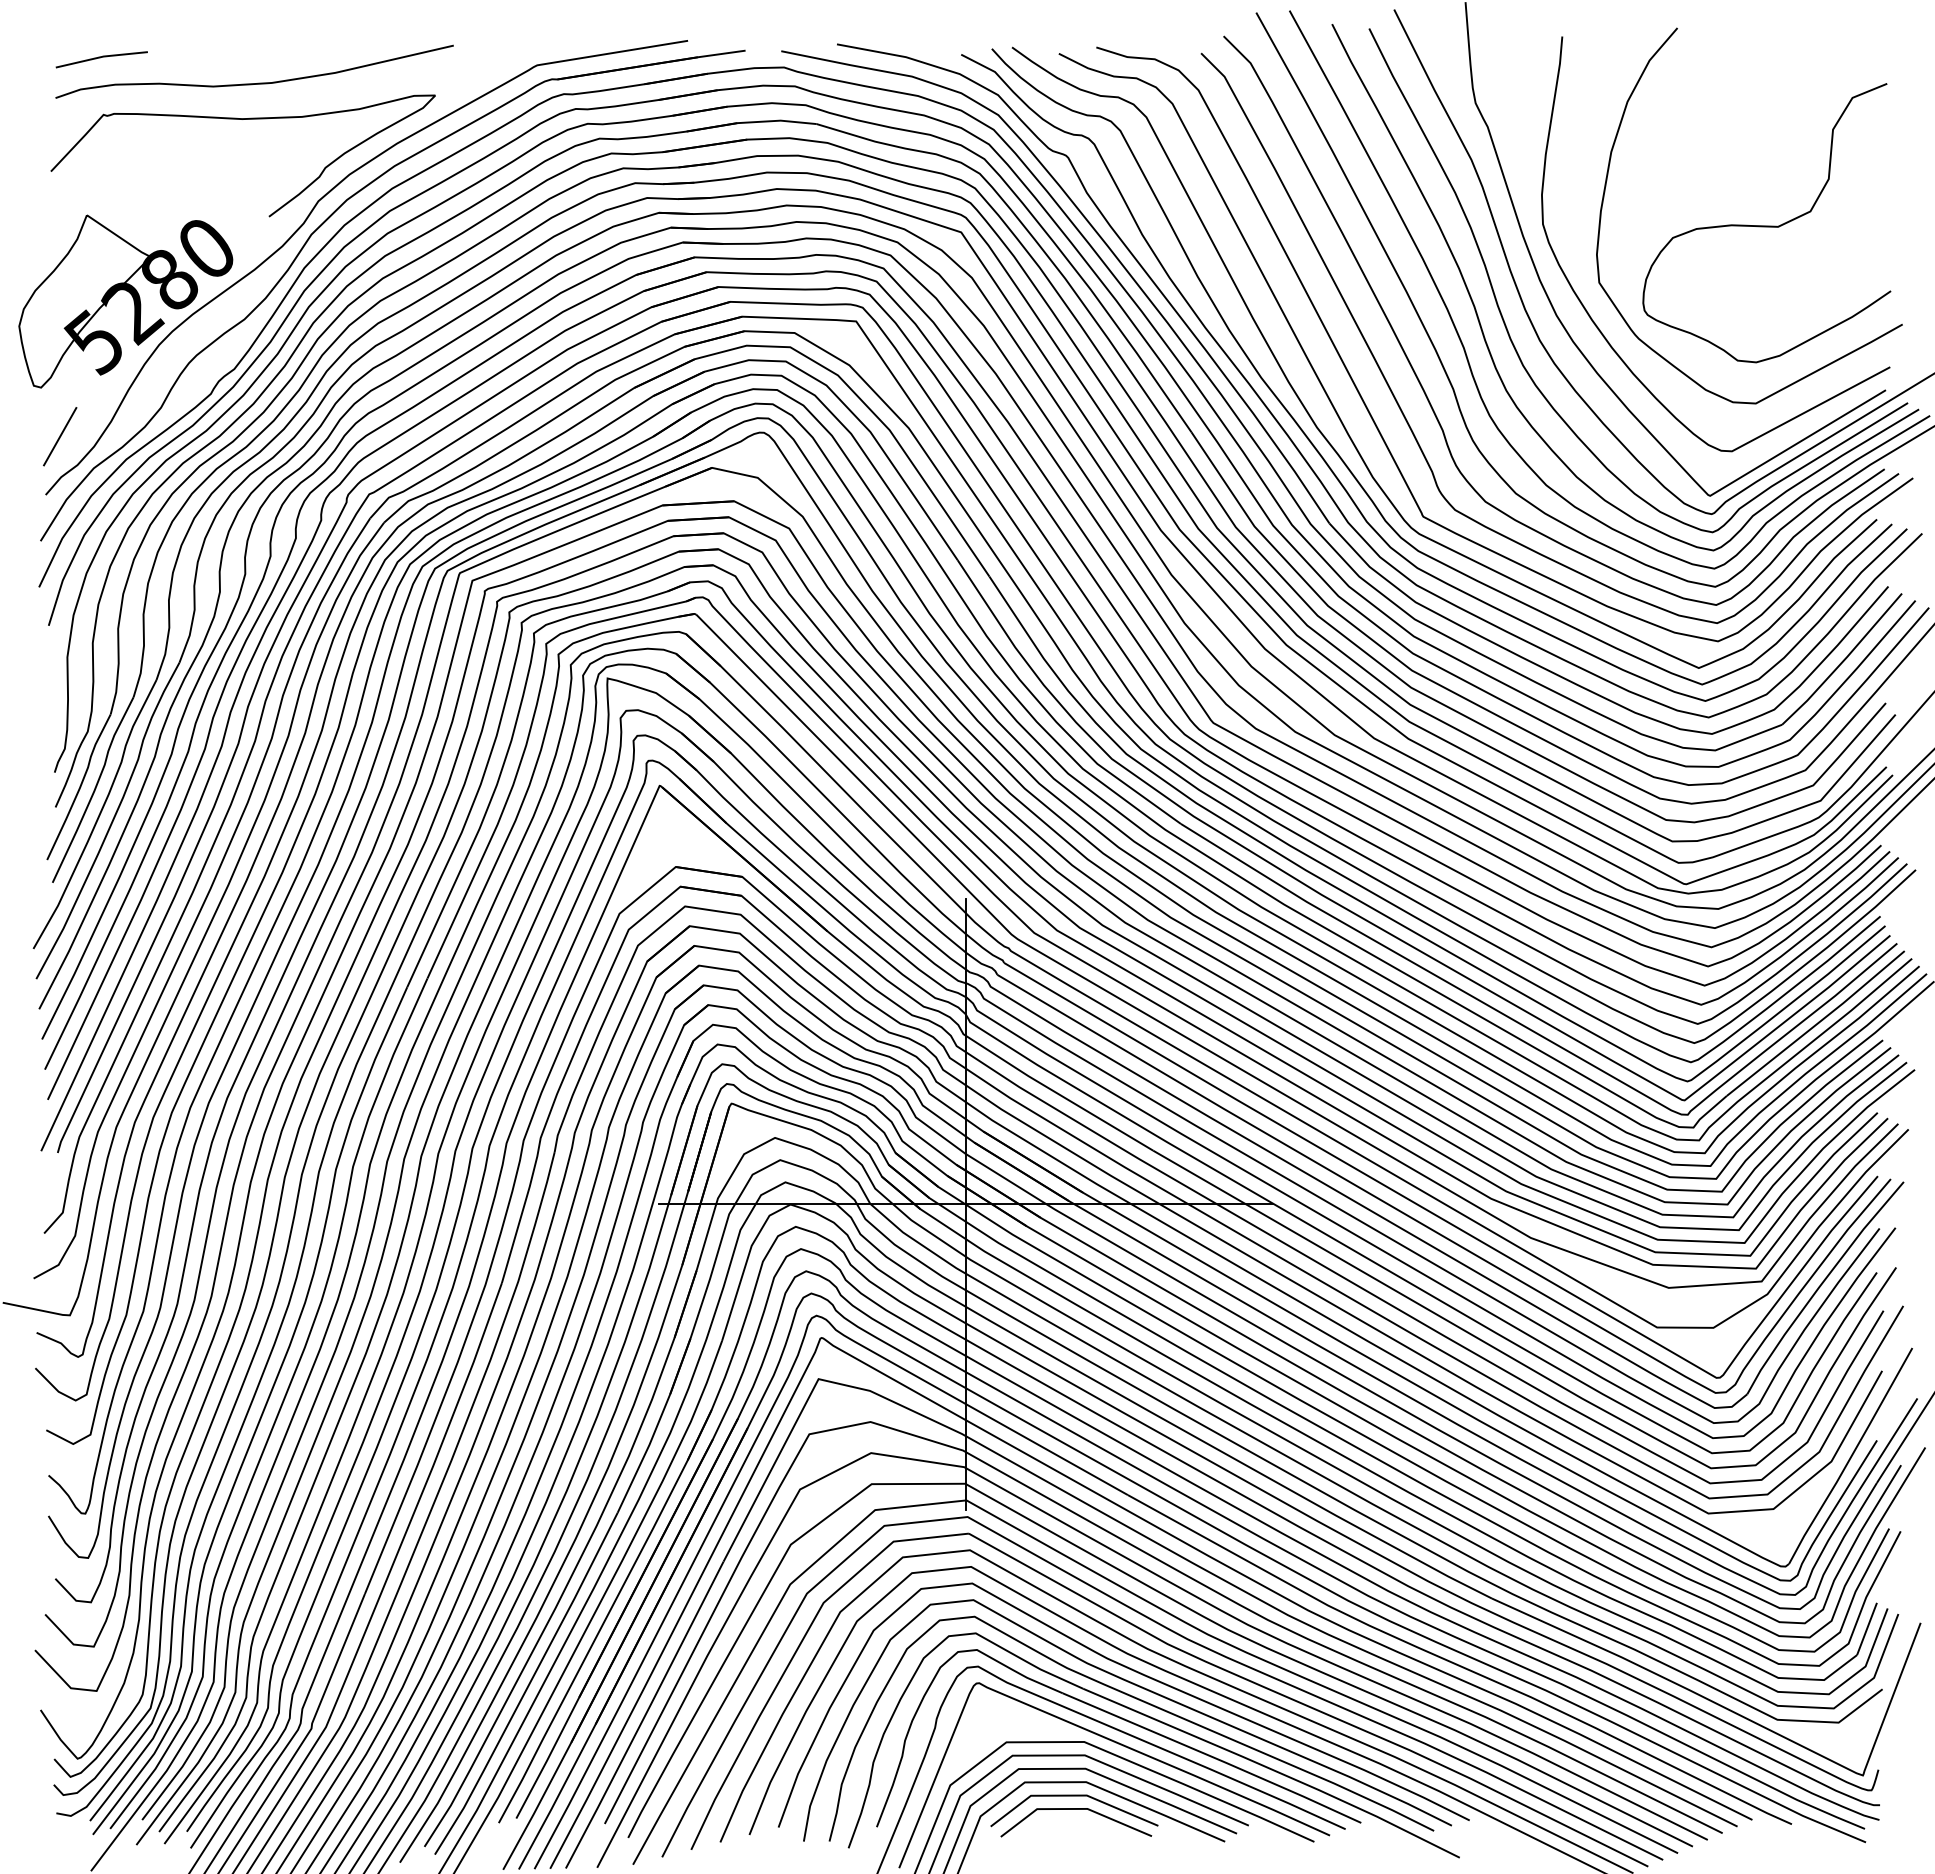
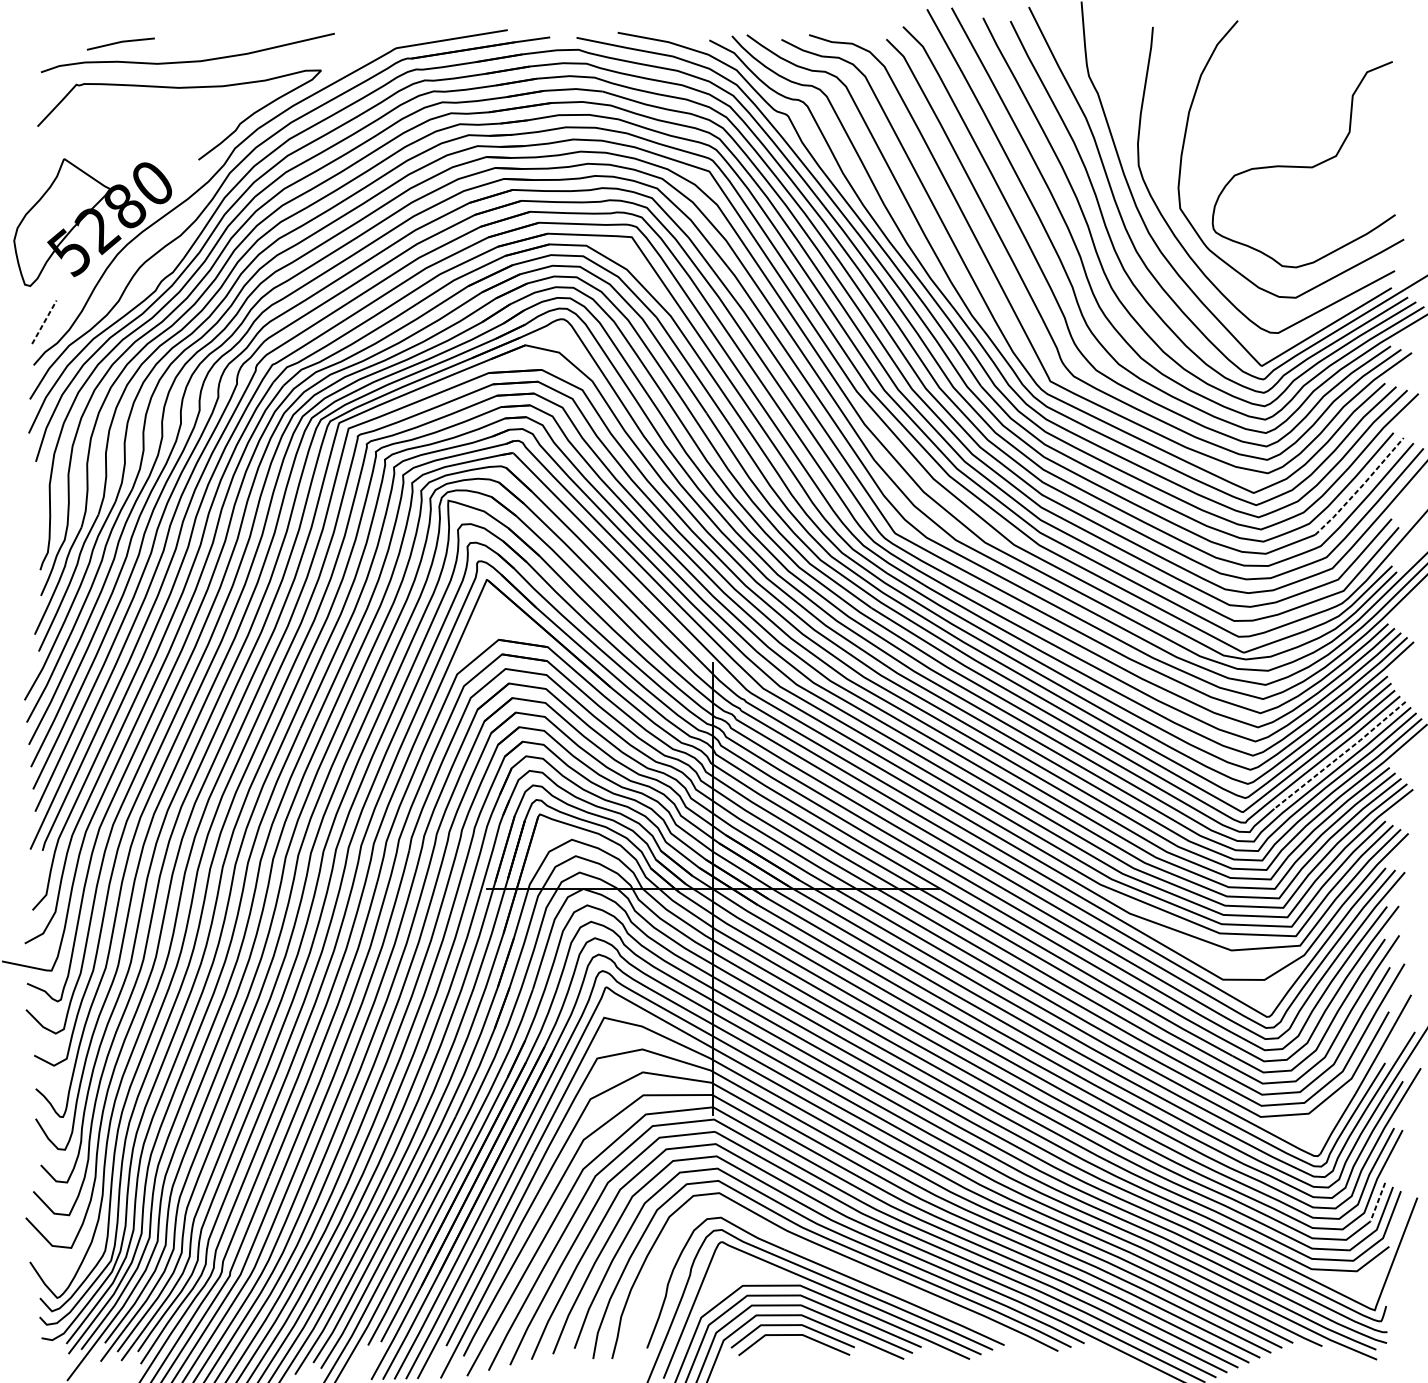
line: (100, 58) -> (119, 43), moved
line: (60, 436) -> (44, 322), solid -> dashed
line: (1843, 660) -> (1360, 487), solid -> dashed
line: (1816, 1024) -> (1340, 756), solid -> dashed
line: (1867, 1628) -> (1378, 1201), solid -> dashed
part: (1161, 1723) -> (857, 1271), removed

